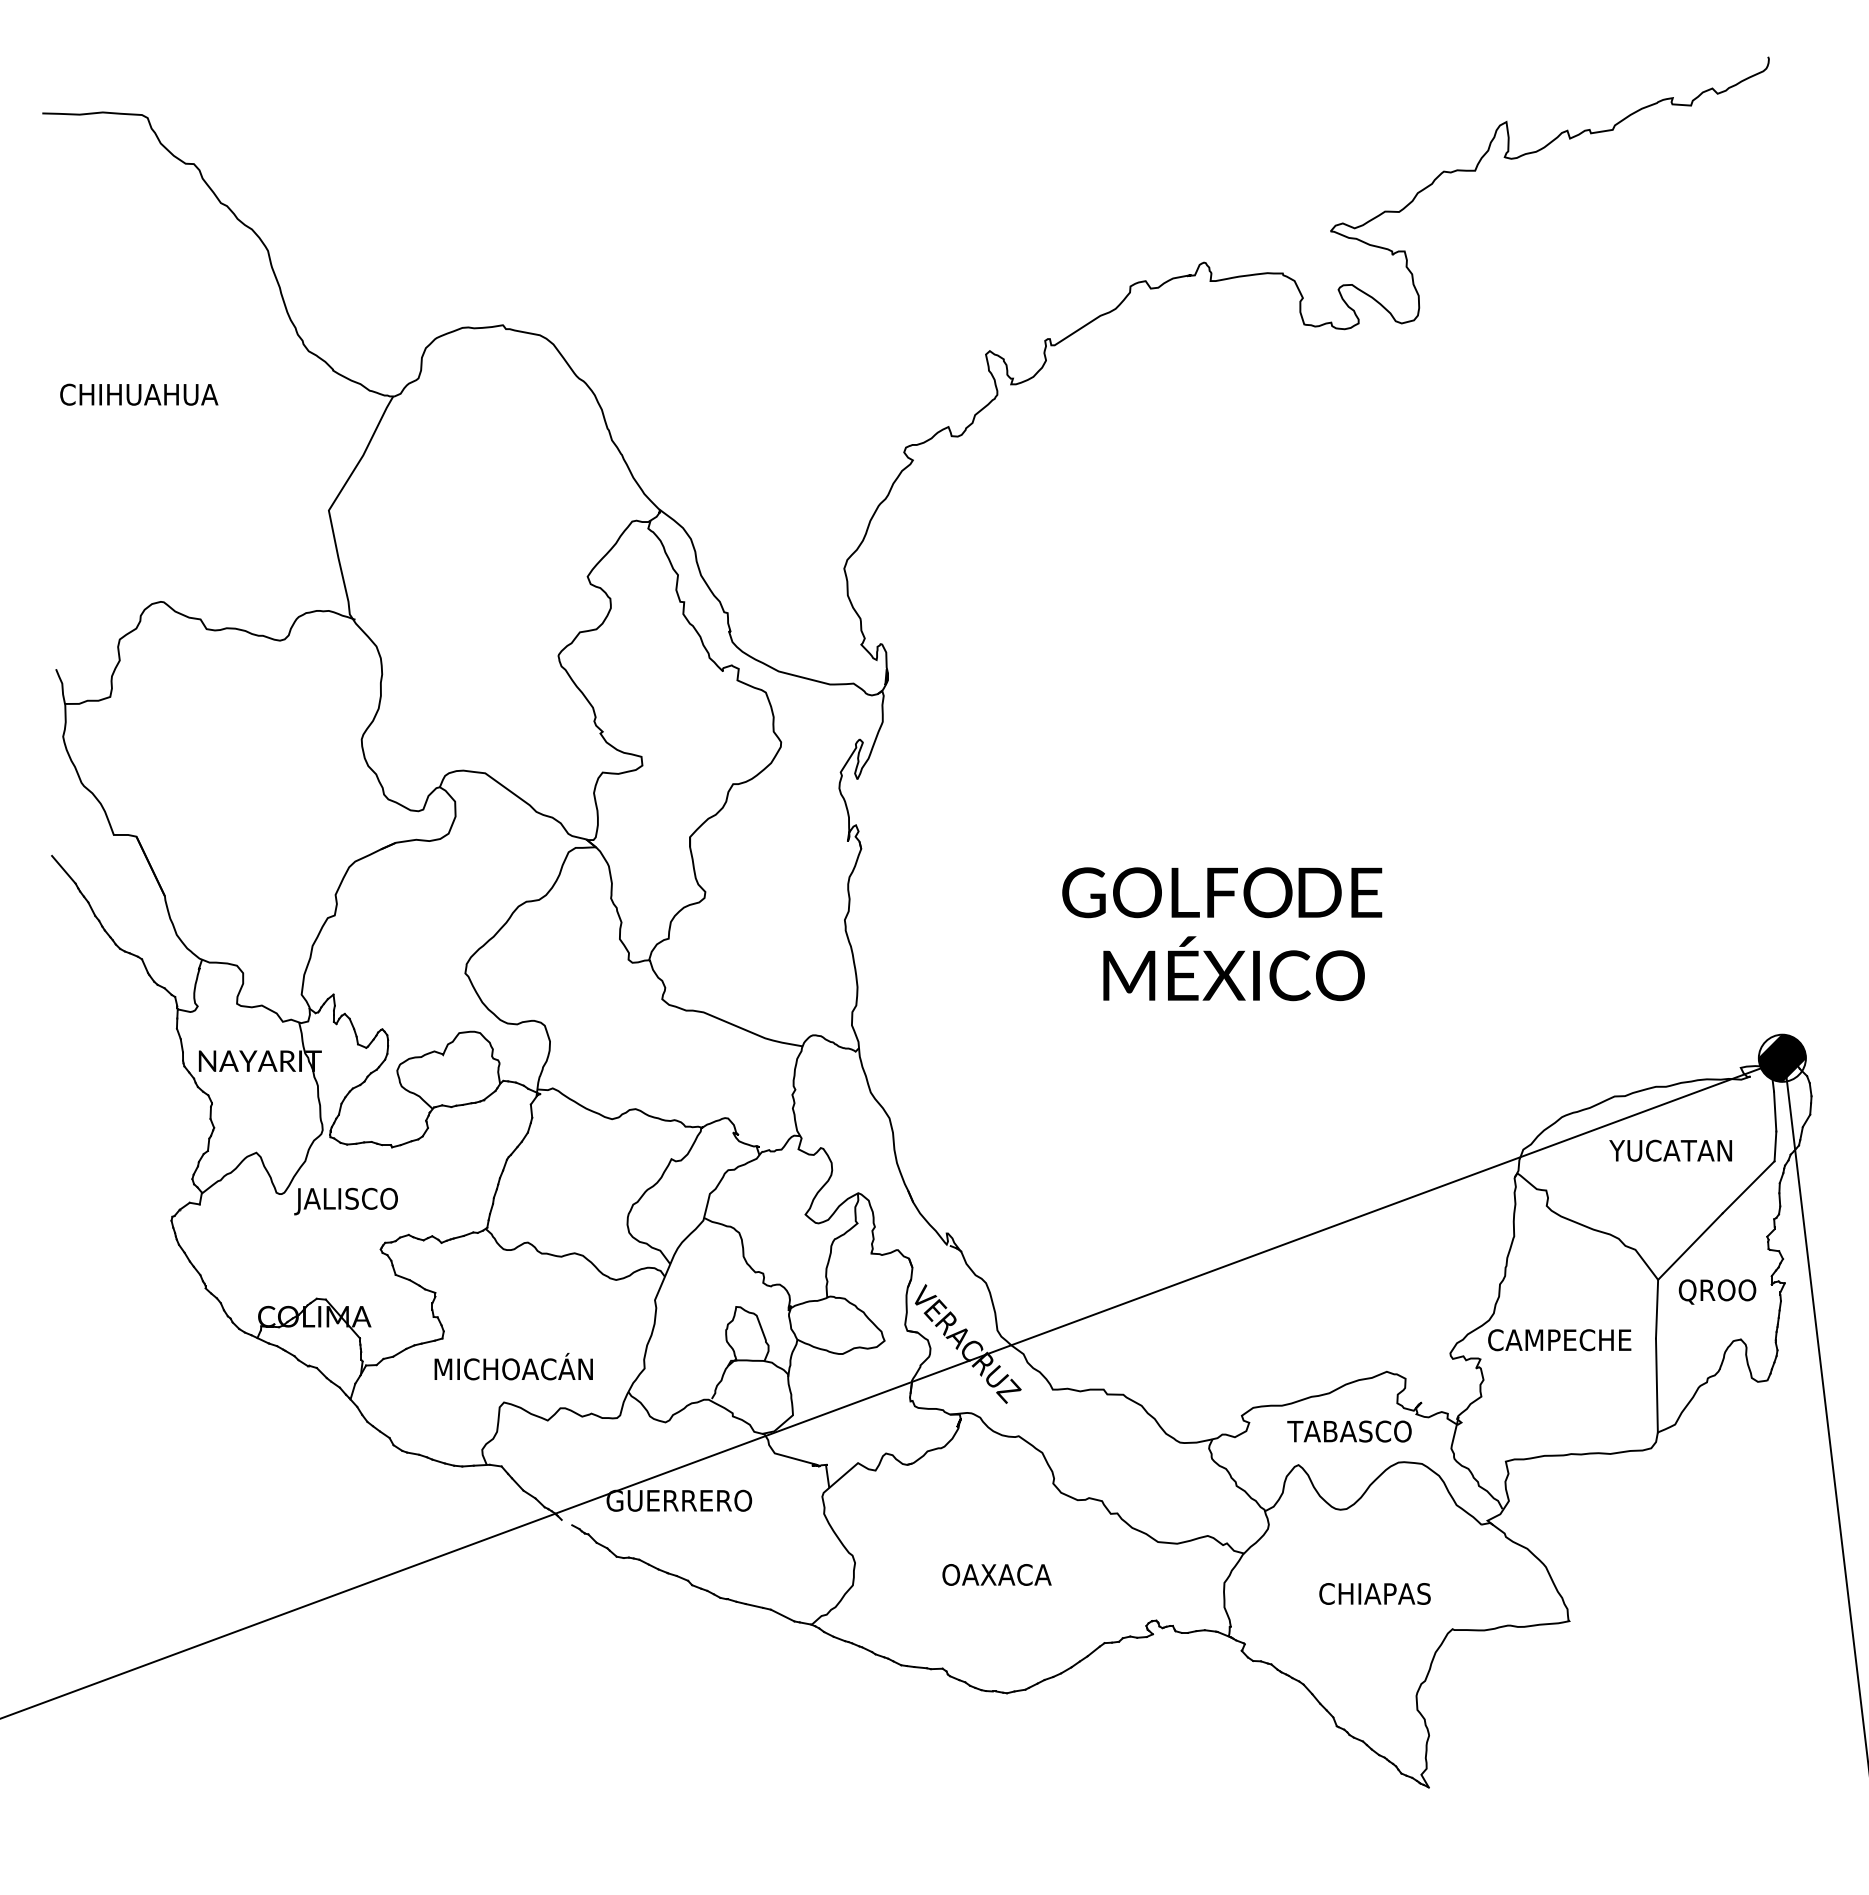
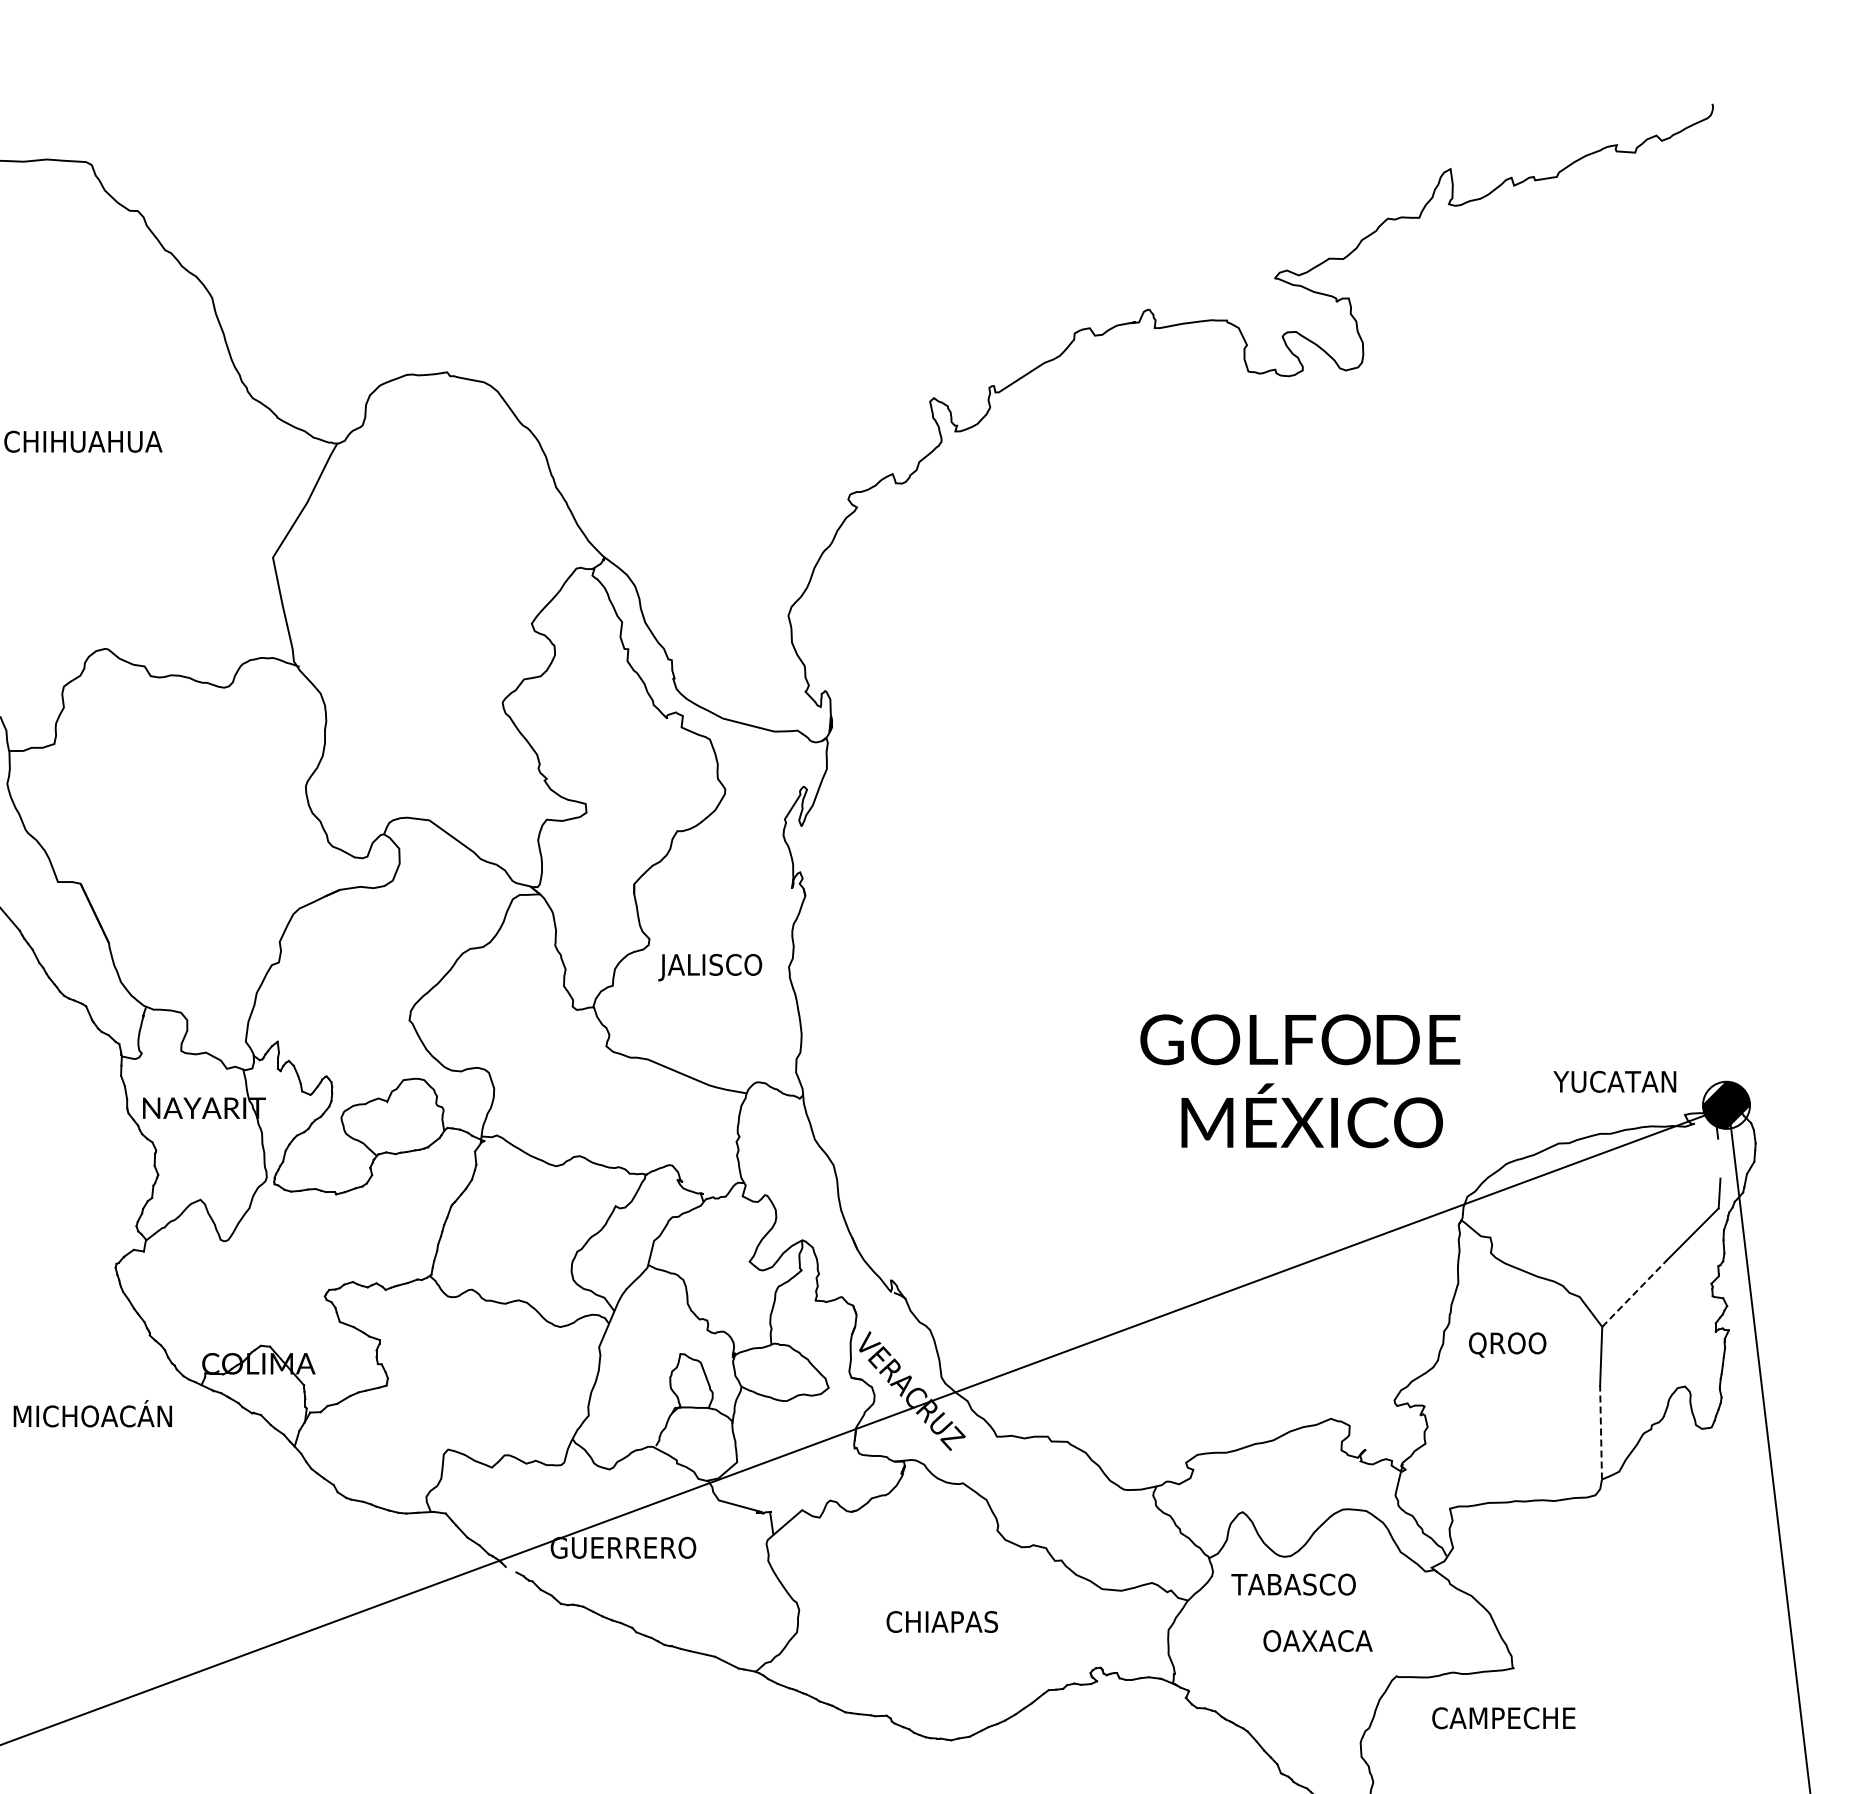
text: (1222, 934) -> (1300, 1081), moved
line: (1775, 1111) -> (1719, 1158), removed
text: (1670, 1150) -> (1614, 1081), moved
text: (345, 1201) -> (709, 967), moved
line: (1690, 1246) -> (1634, 1293), solid -> dashed
text: (1717, 1291) -> (1507, 1344), moved
text: (1559, 1340) -> (1503, 1718), moved
text: (513, 1366) -> (92, 1413), moved
line: (1656, 1385) -> (1600, 1432), solid -> dashed
text: (1349, 1431) -> (1293, 1584), moved
text: (1000, 1574) -> (944, 1621), OAXACA -> CHIAPAS
text: (1377, 1593) -> (1321, 1640), CHIAPAS -> OAXACA

